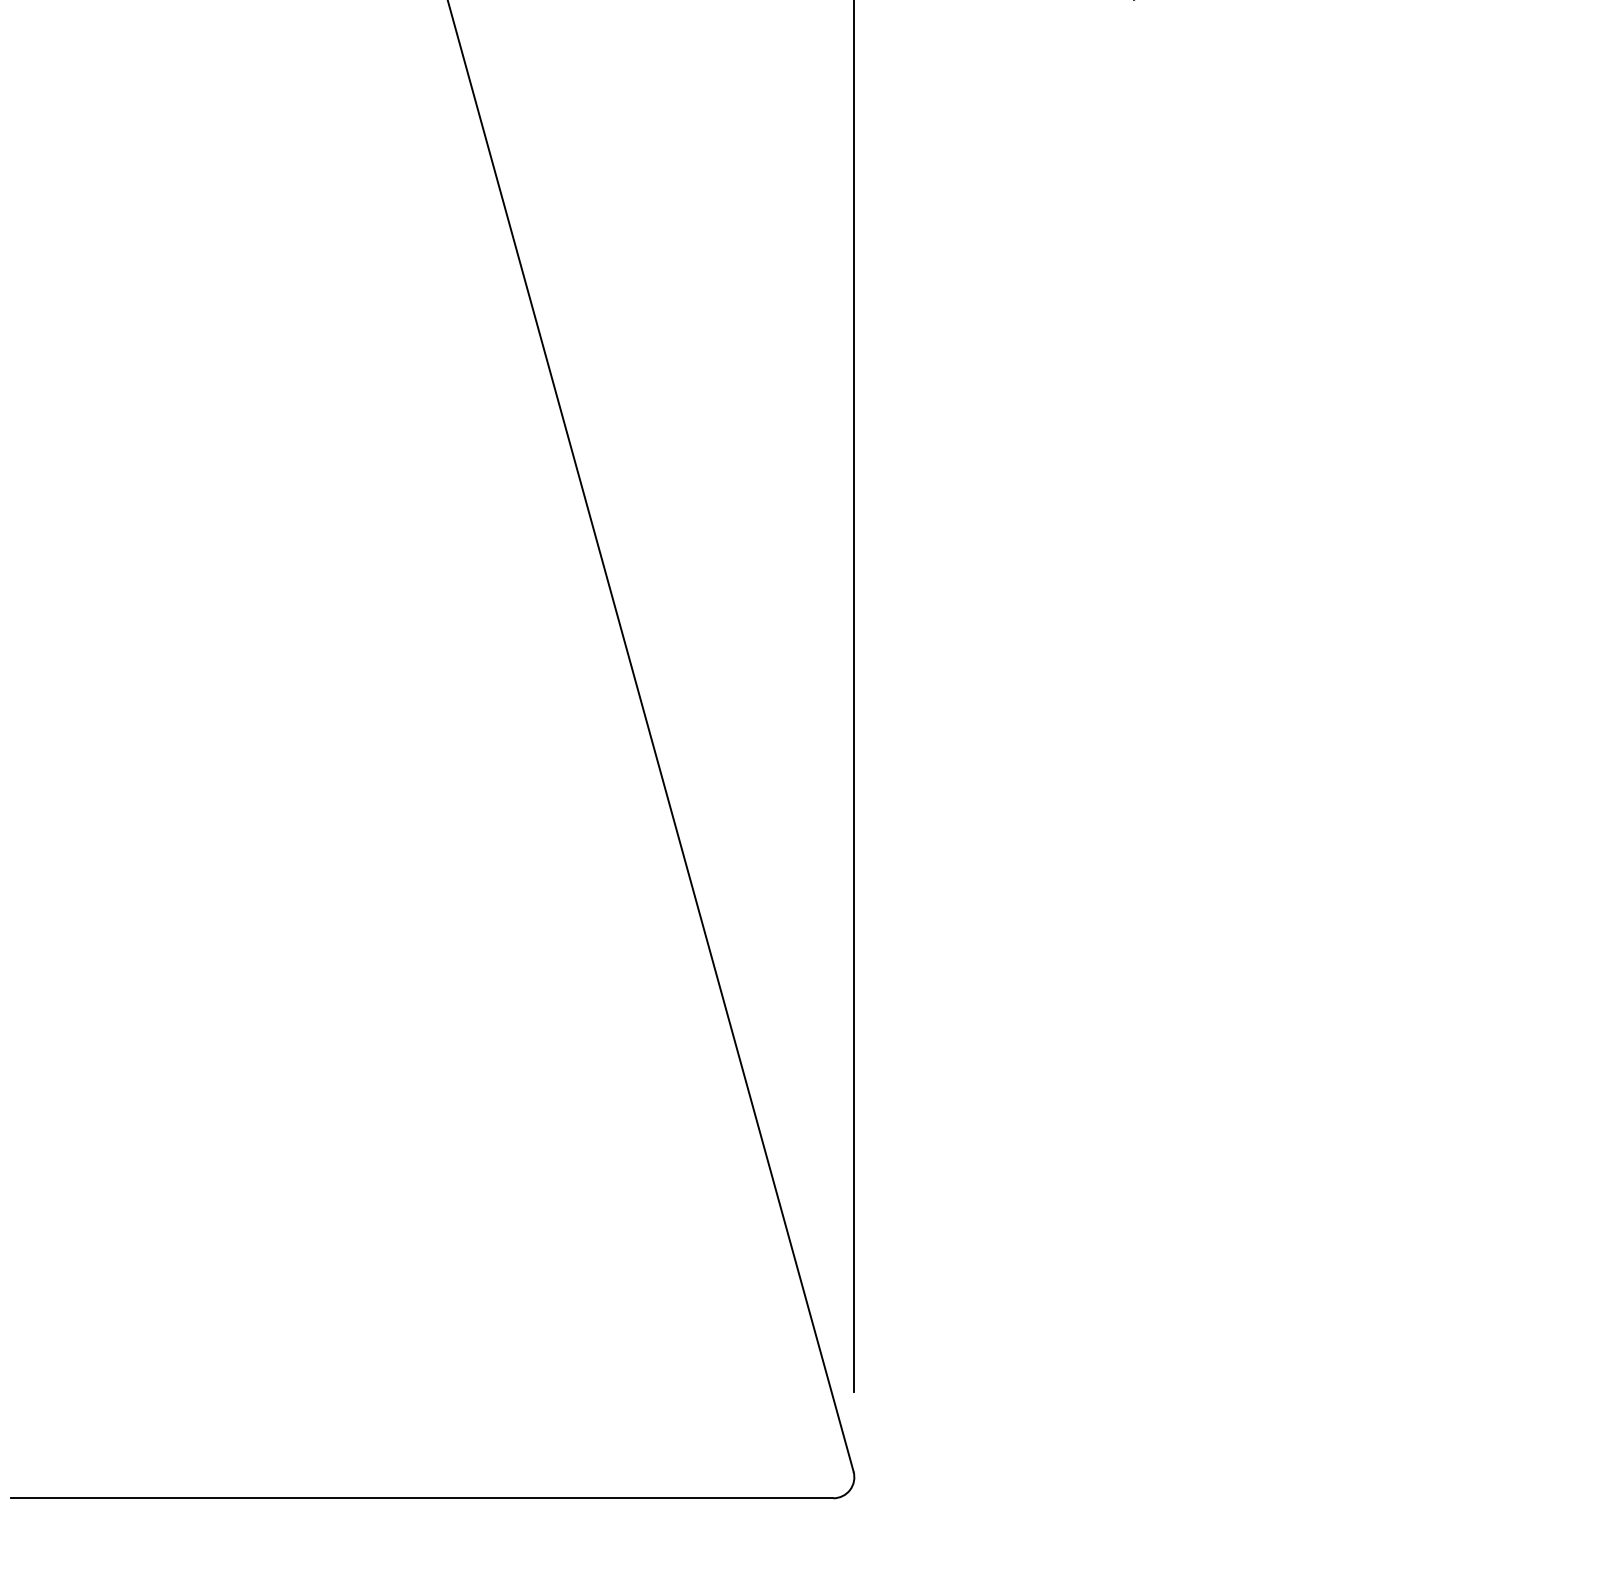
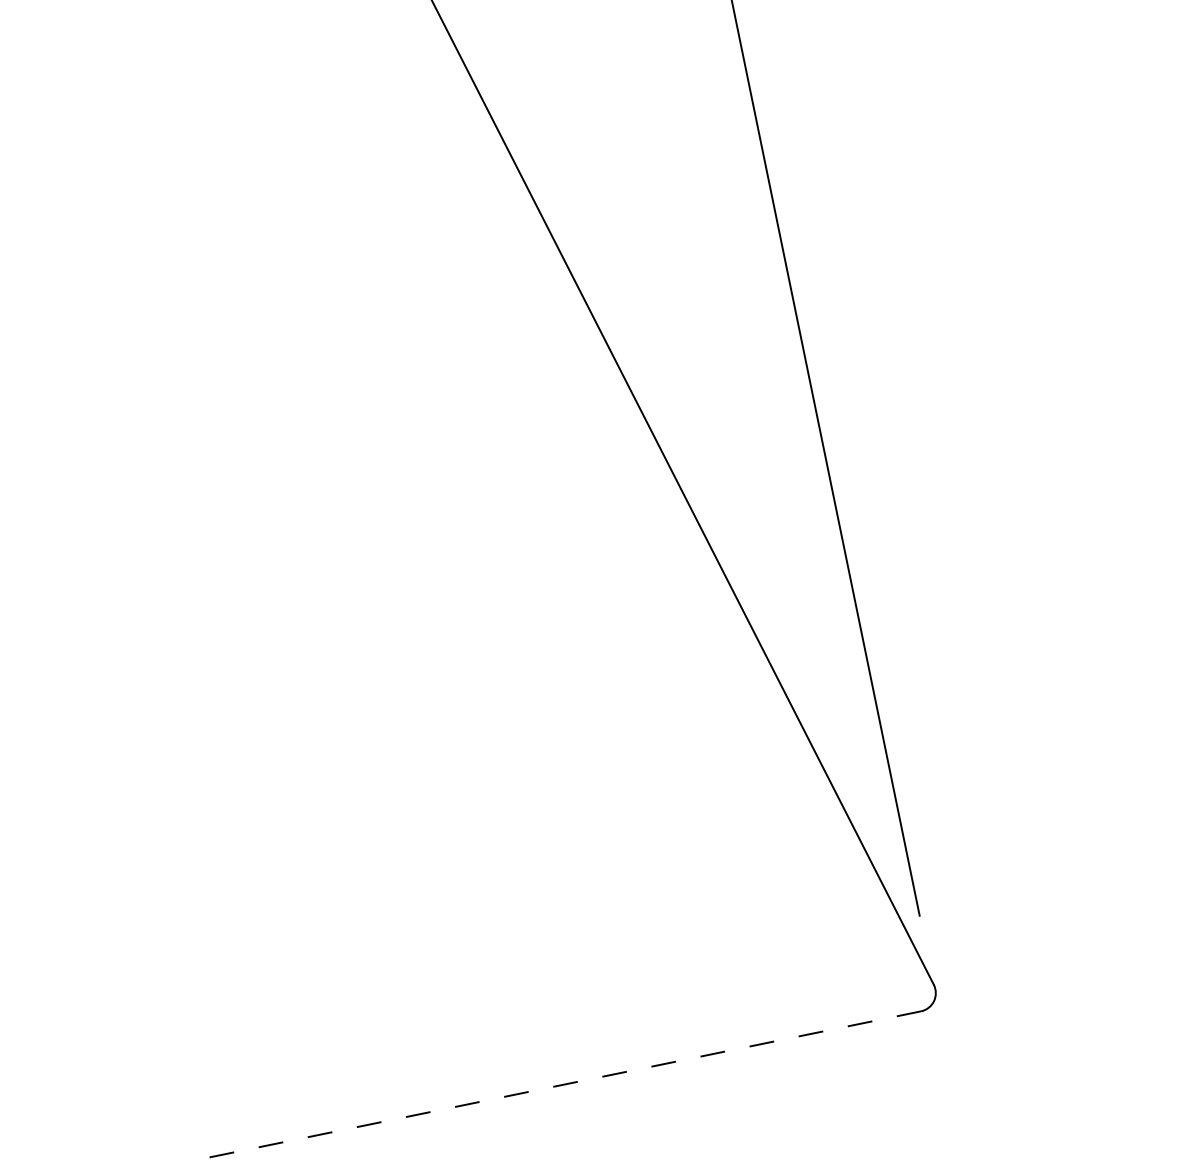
line: (422, 1498) -> (565, 1084), solid -> dashed

